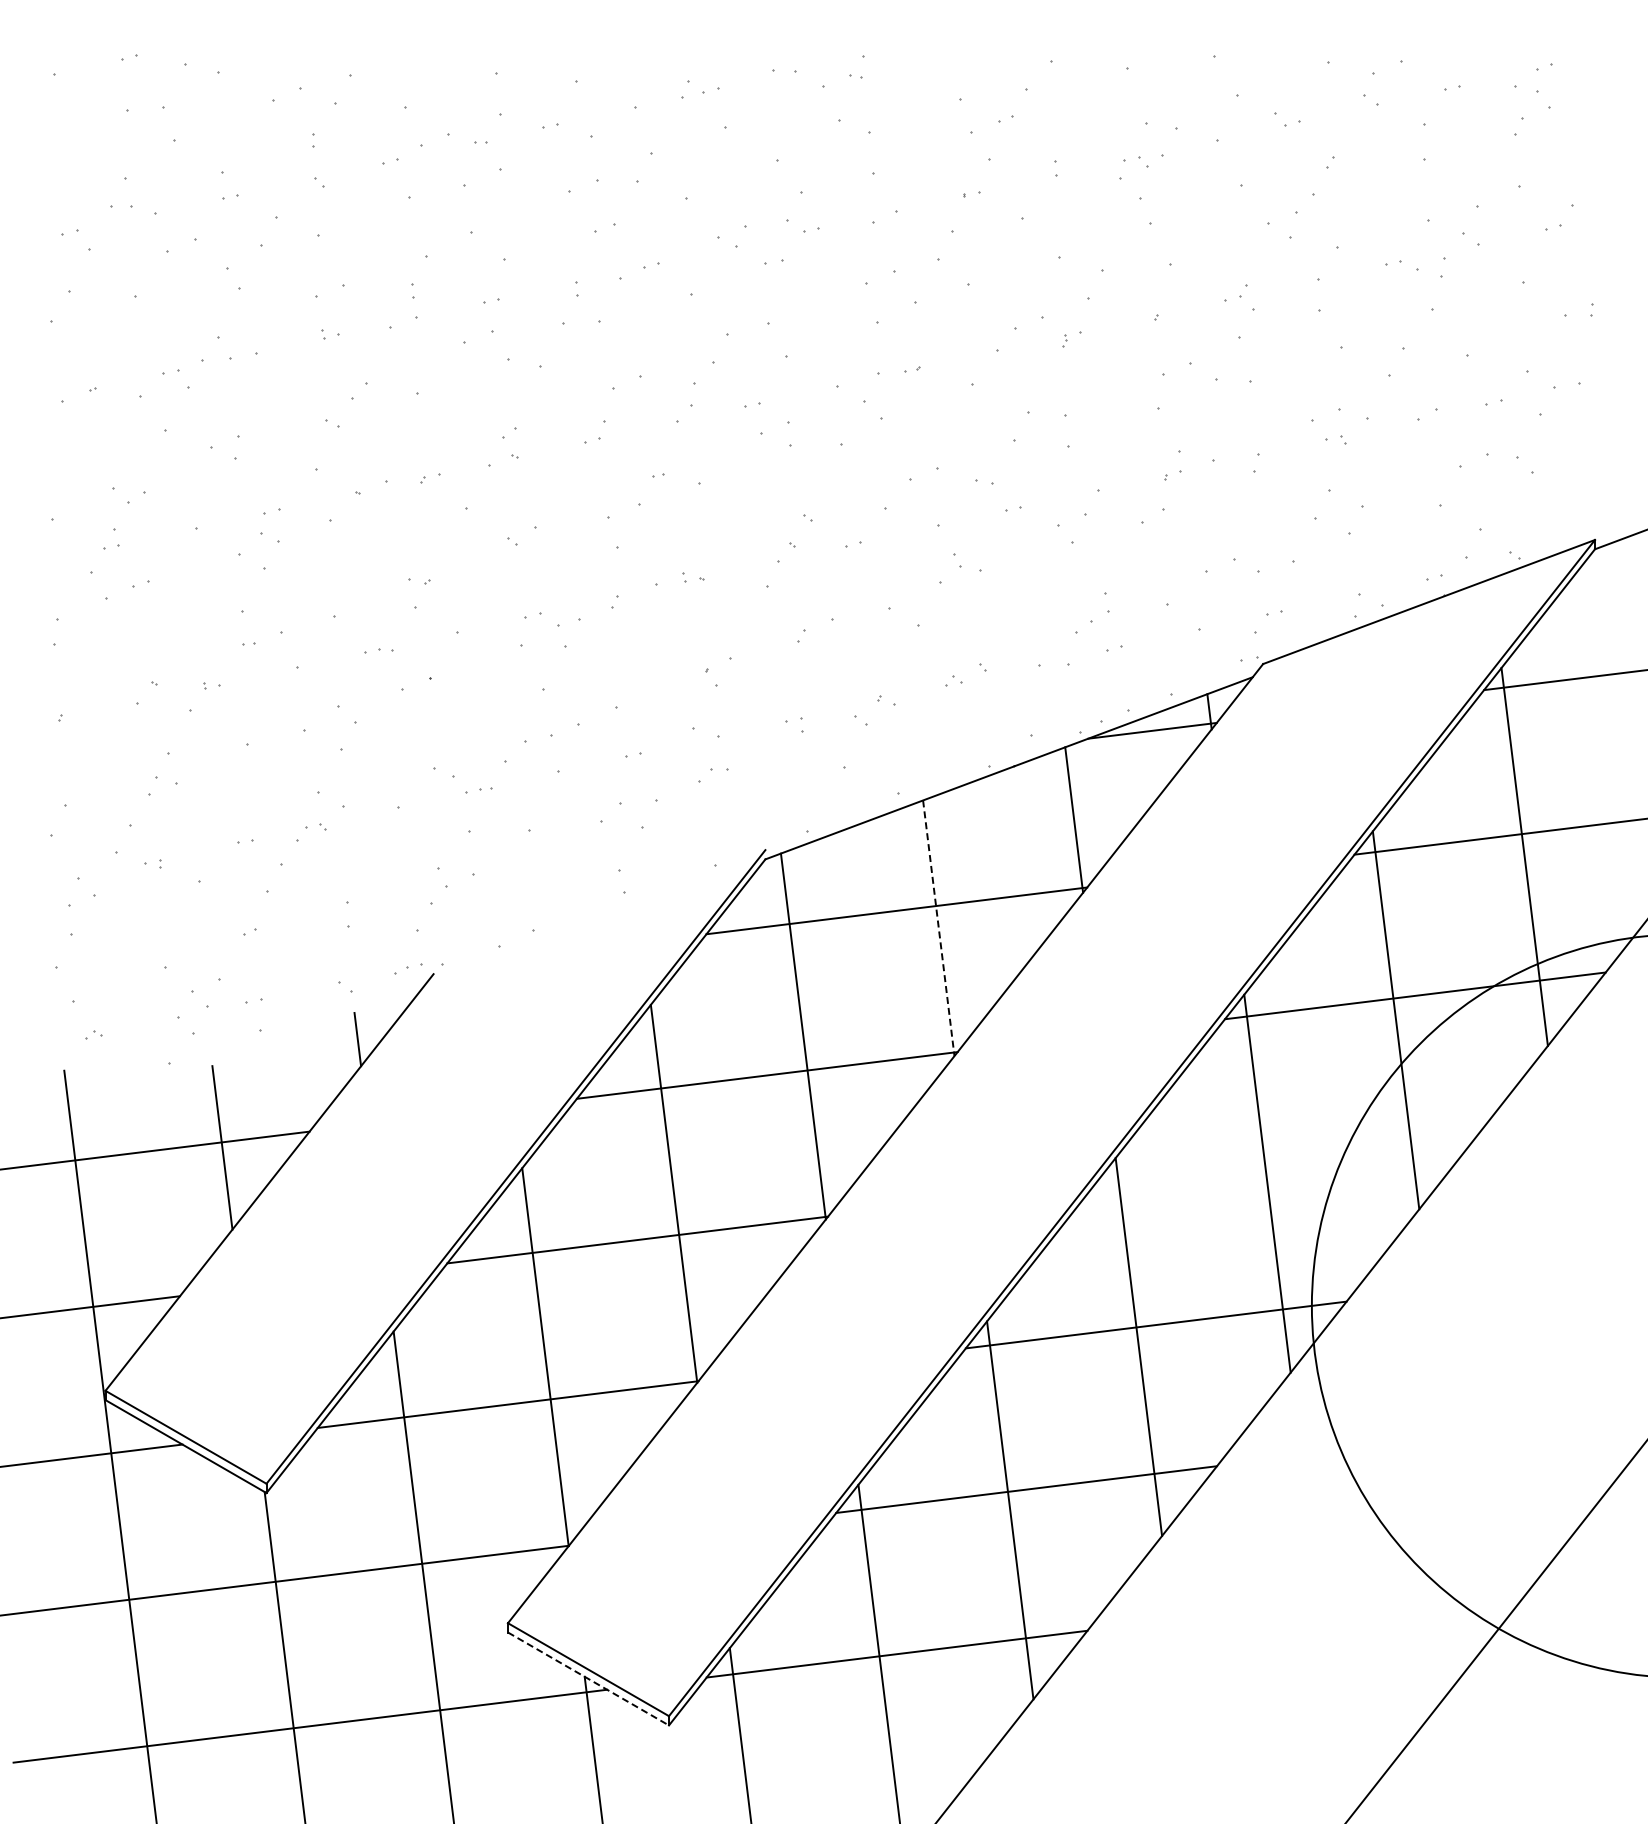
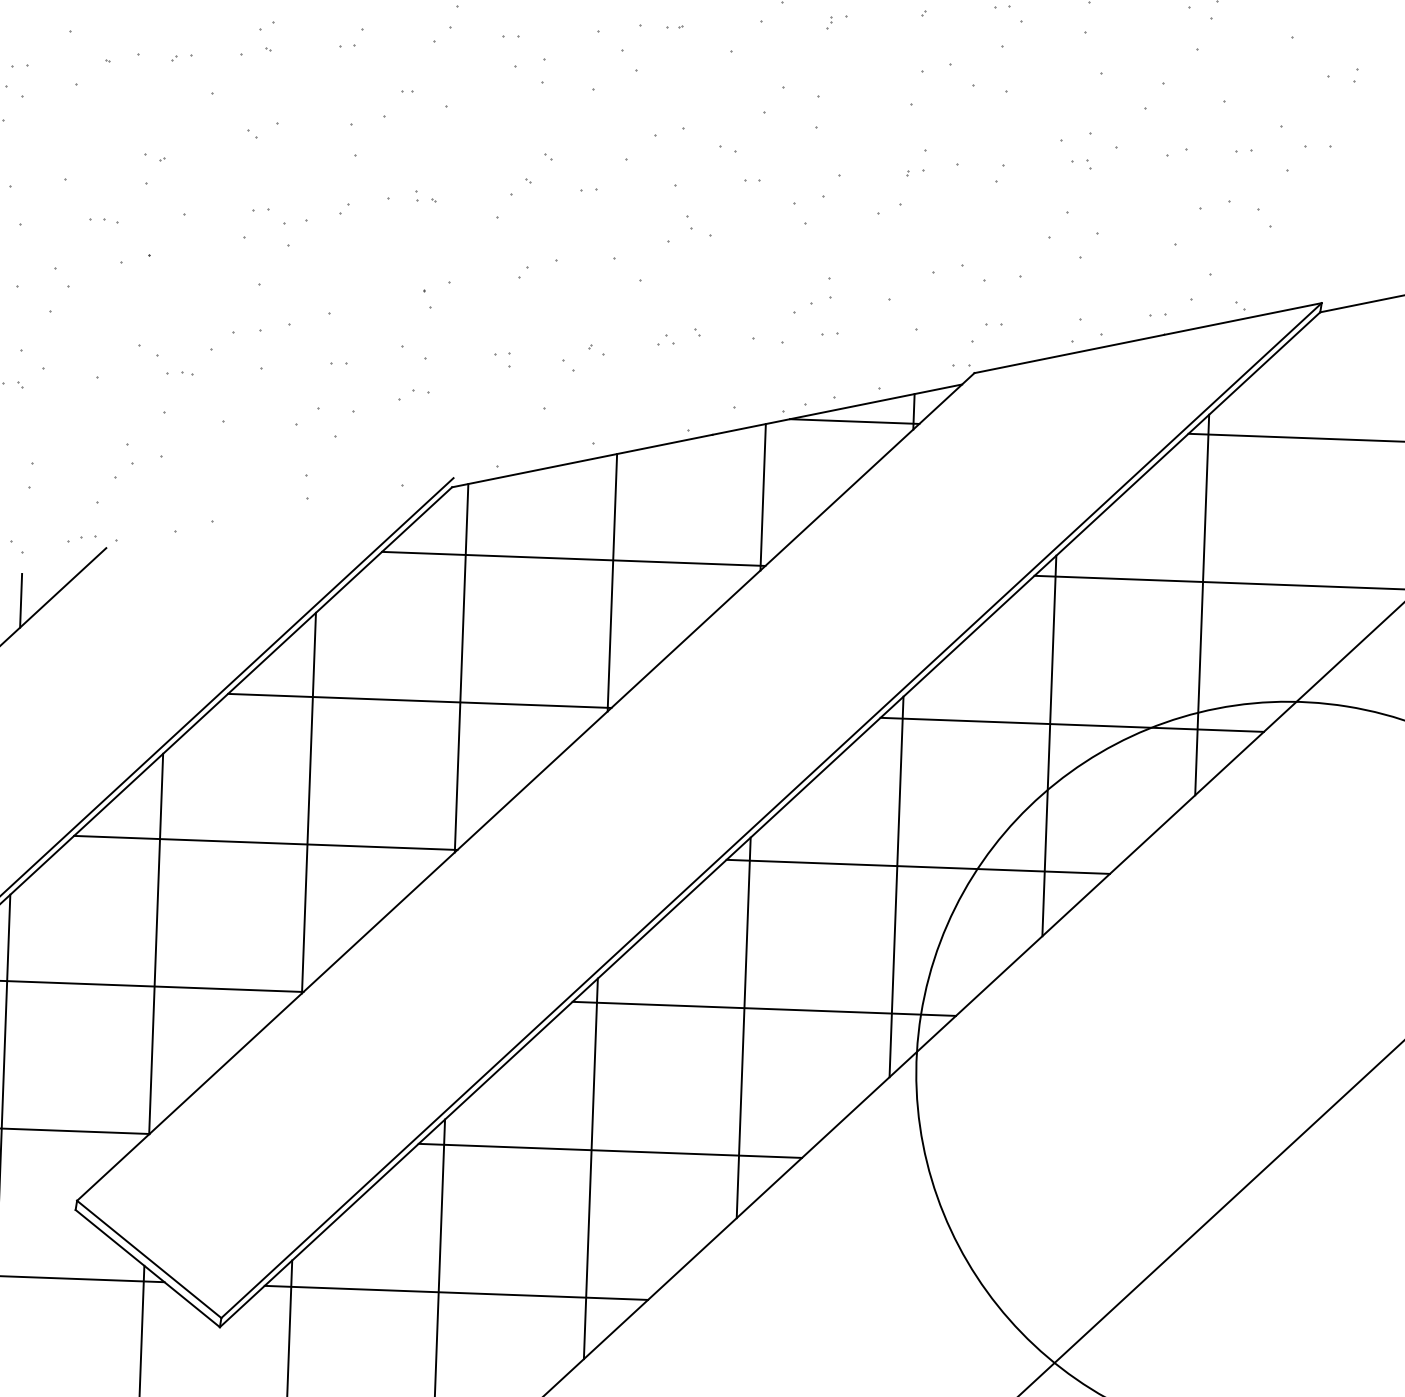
line: (938, 928) -> (612, 582), dashed -> solid
line: (1285, 1160) -> (918, 866), added
line: (588, 1678) -> (147, 1268), dashed -> solid

